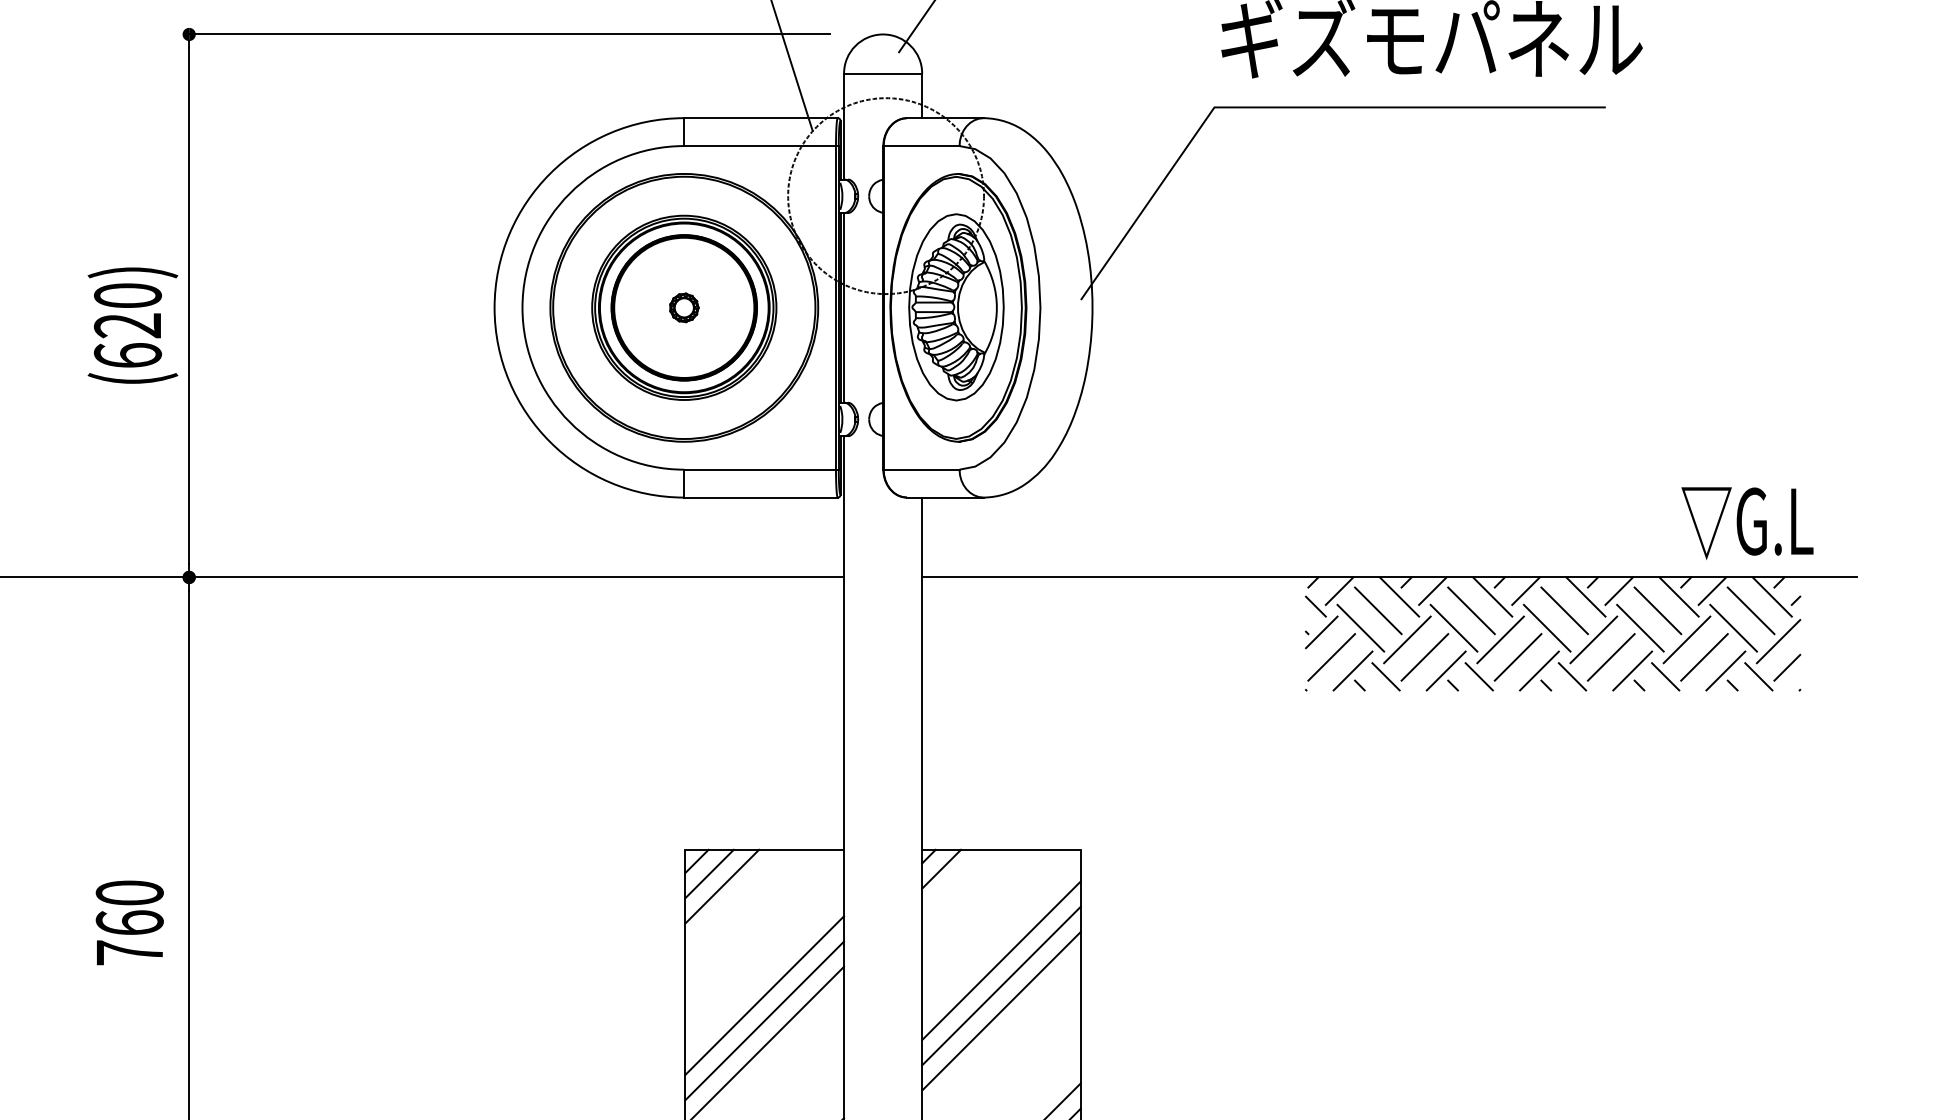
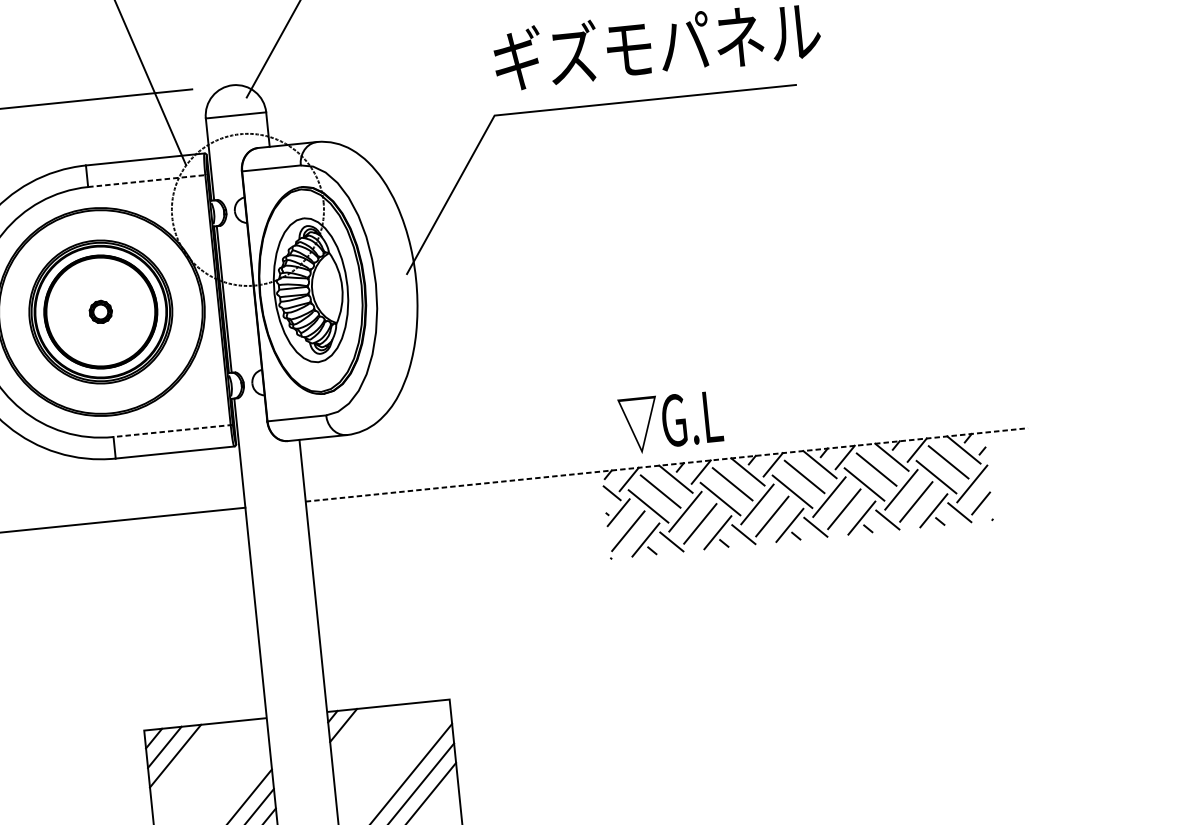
line: (762, 146) -> (148, 181), solid -> dashed
line: (761, 469) -> (173, 430), solid -> dashed
text: (1747, 523) -> (670, 422), moved
line: (1389, 577) -> (666, 464), solid -> dashed

